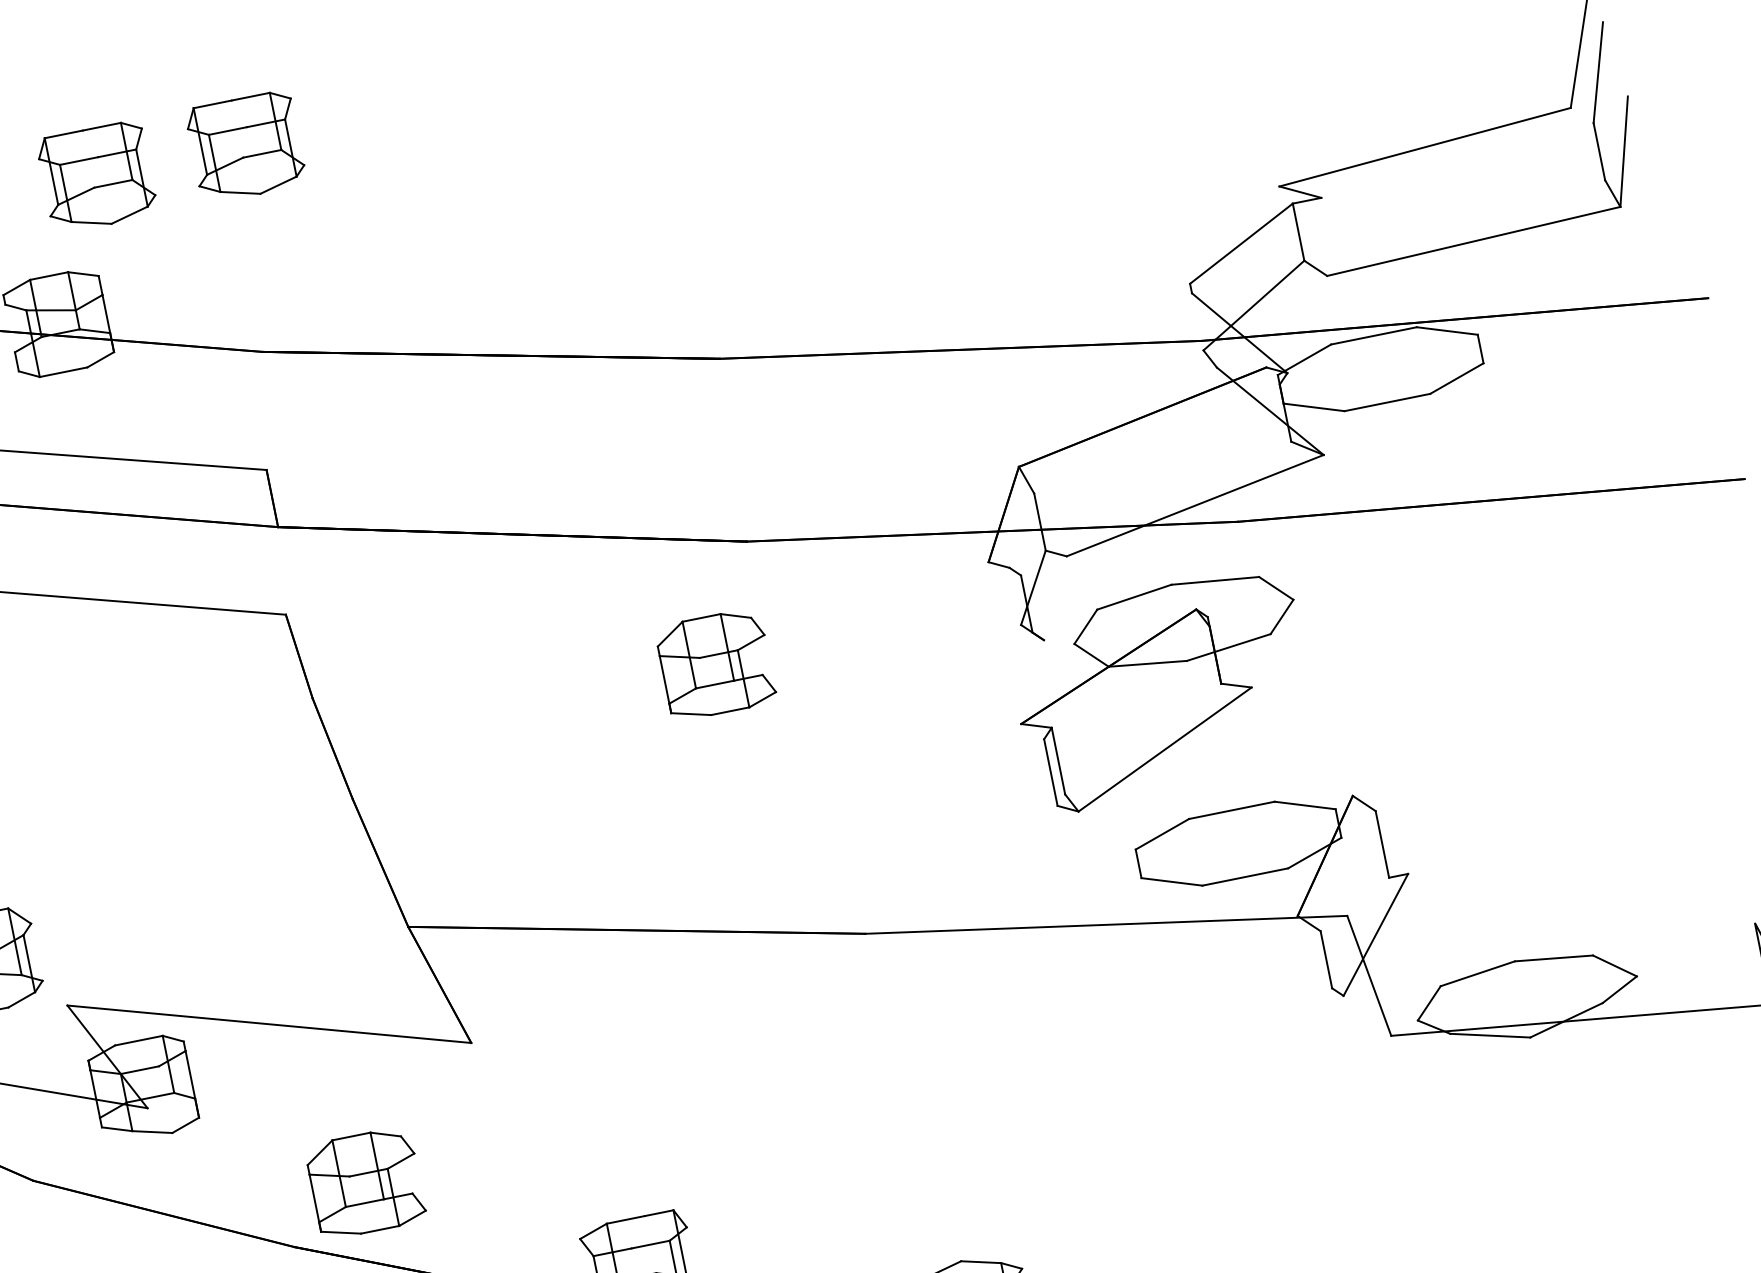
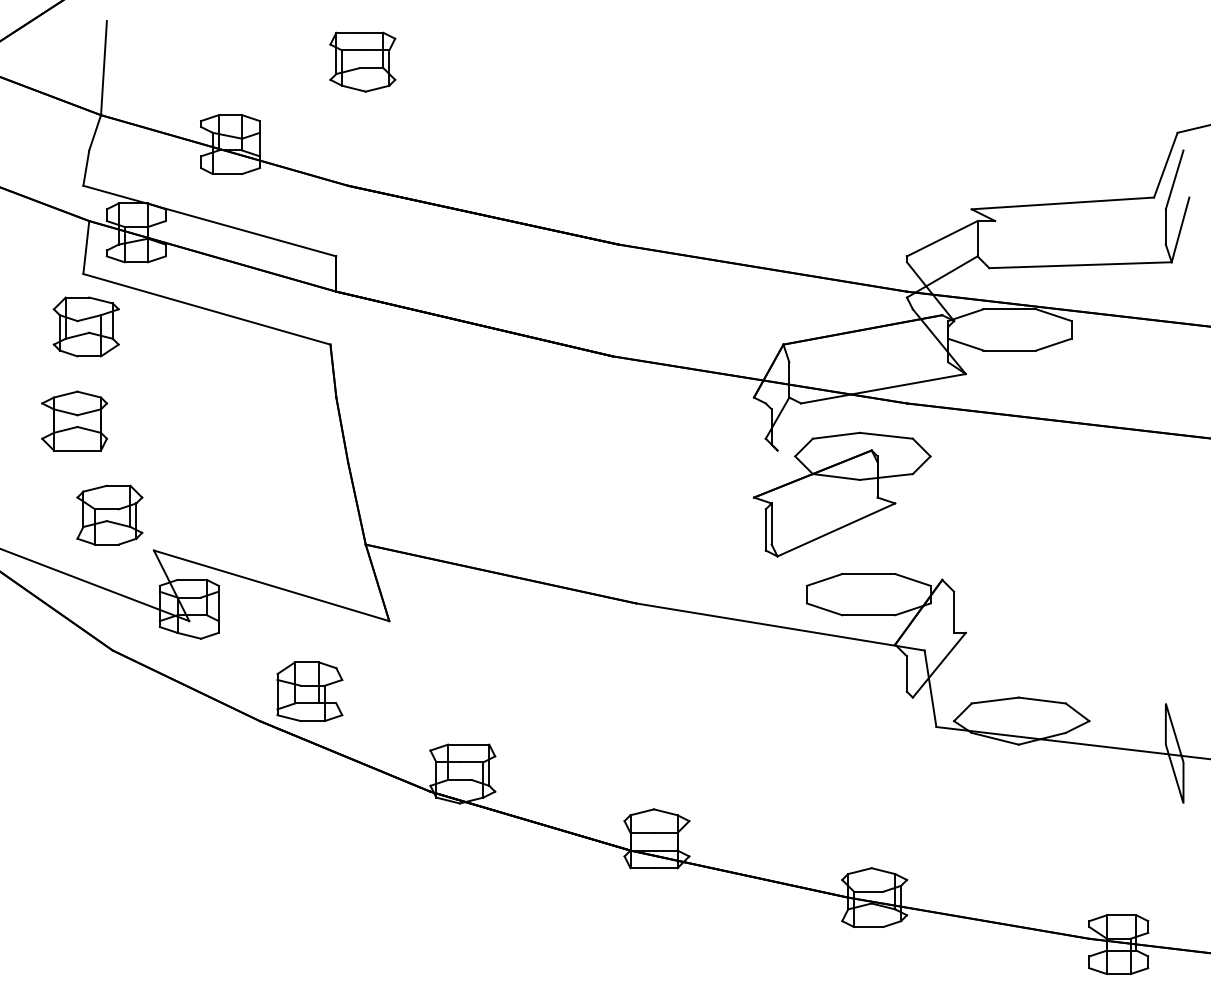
part: (96, 176) -> (270, 61), removed
part: (715, 664) -> (579, 425), removed

